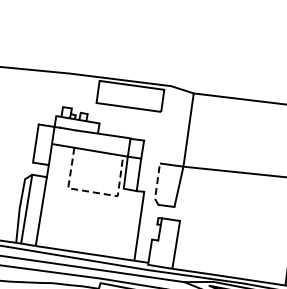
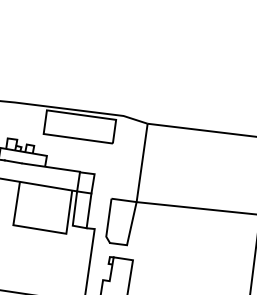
line: (156, 185) -> (107, 222), dashed -> solid
line: (93, 192) -> (40, 229), dashed -> solid

